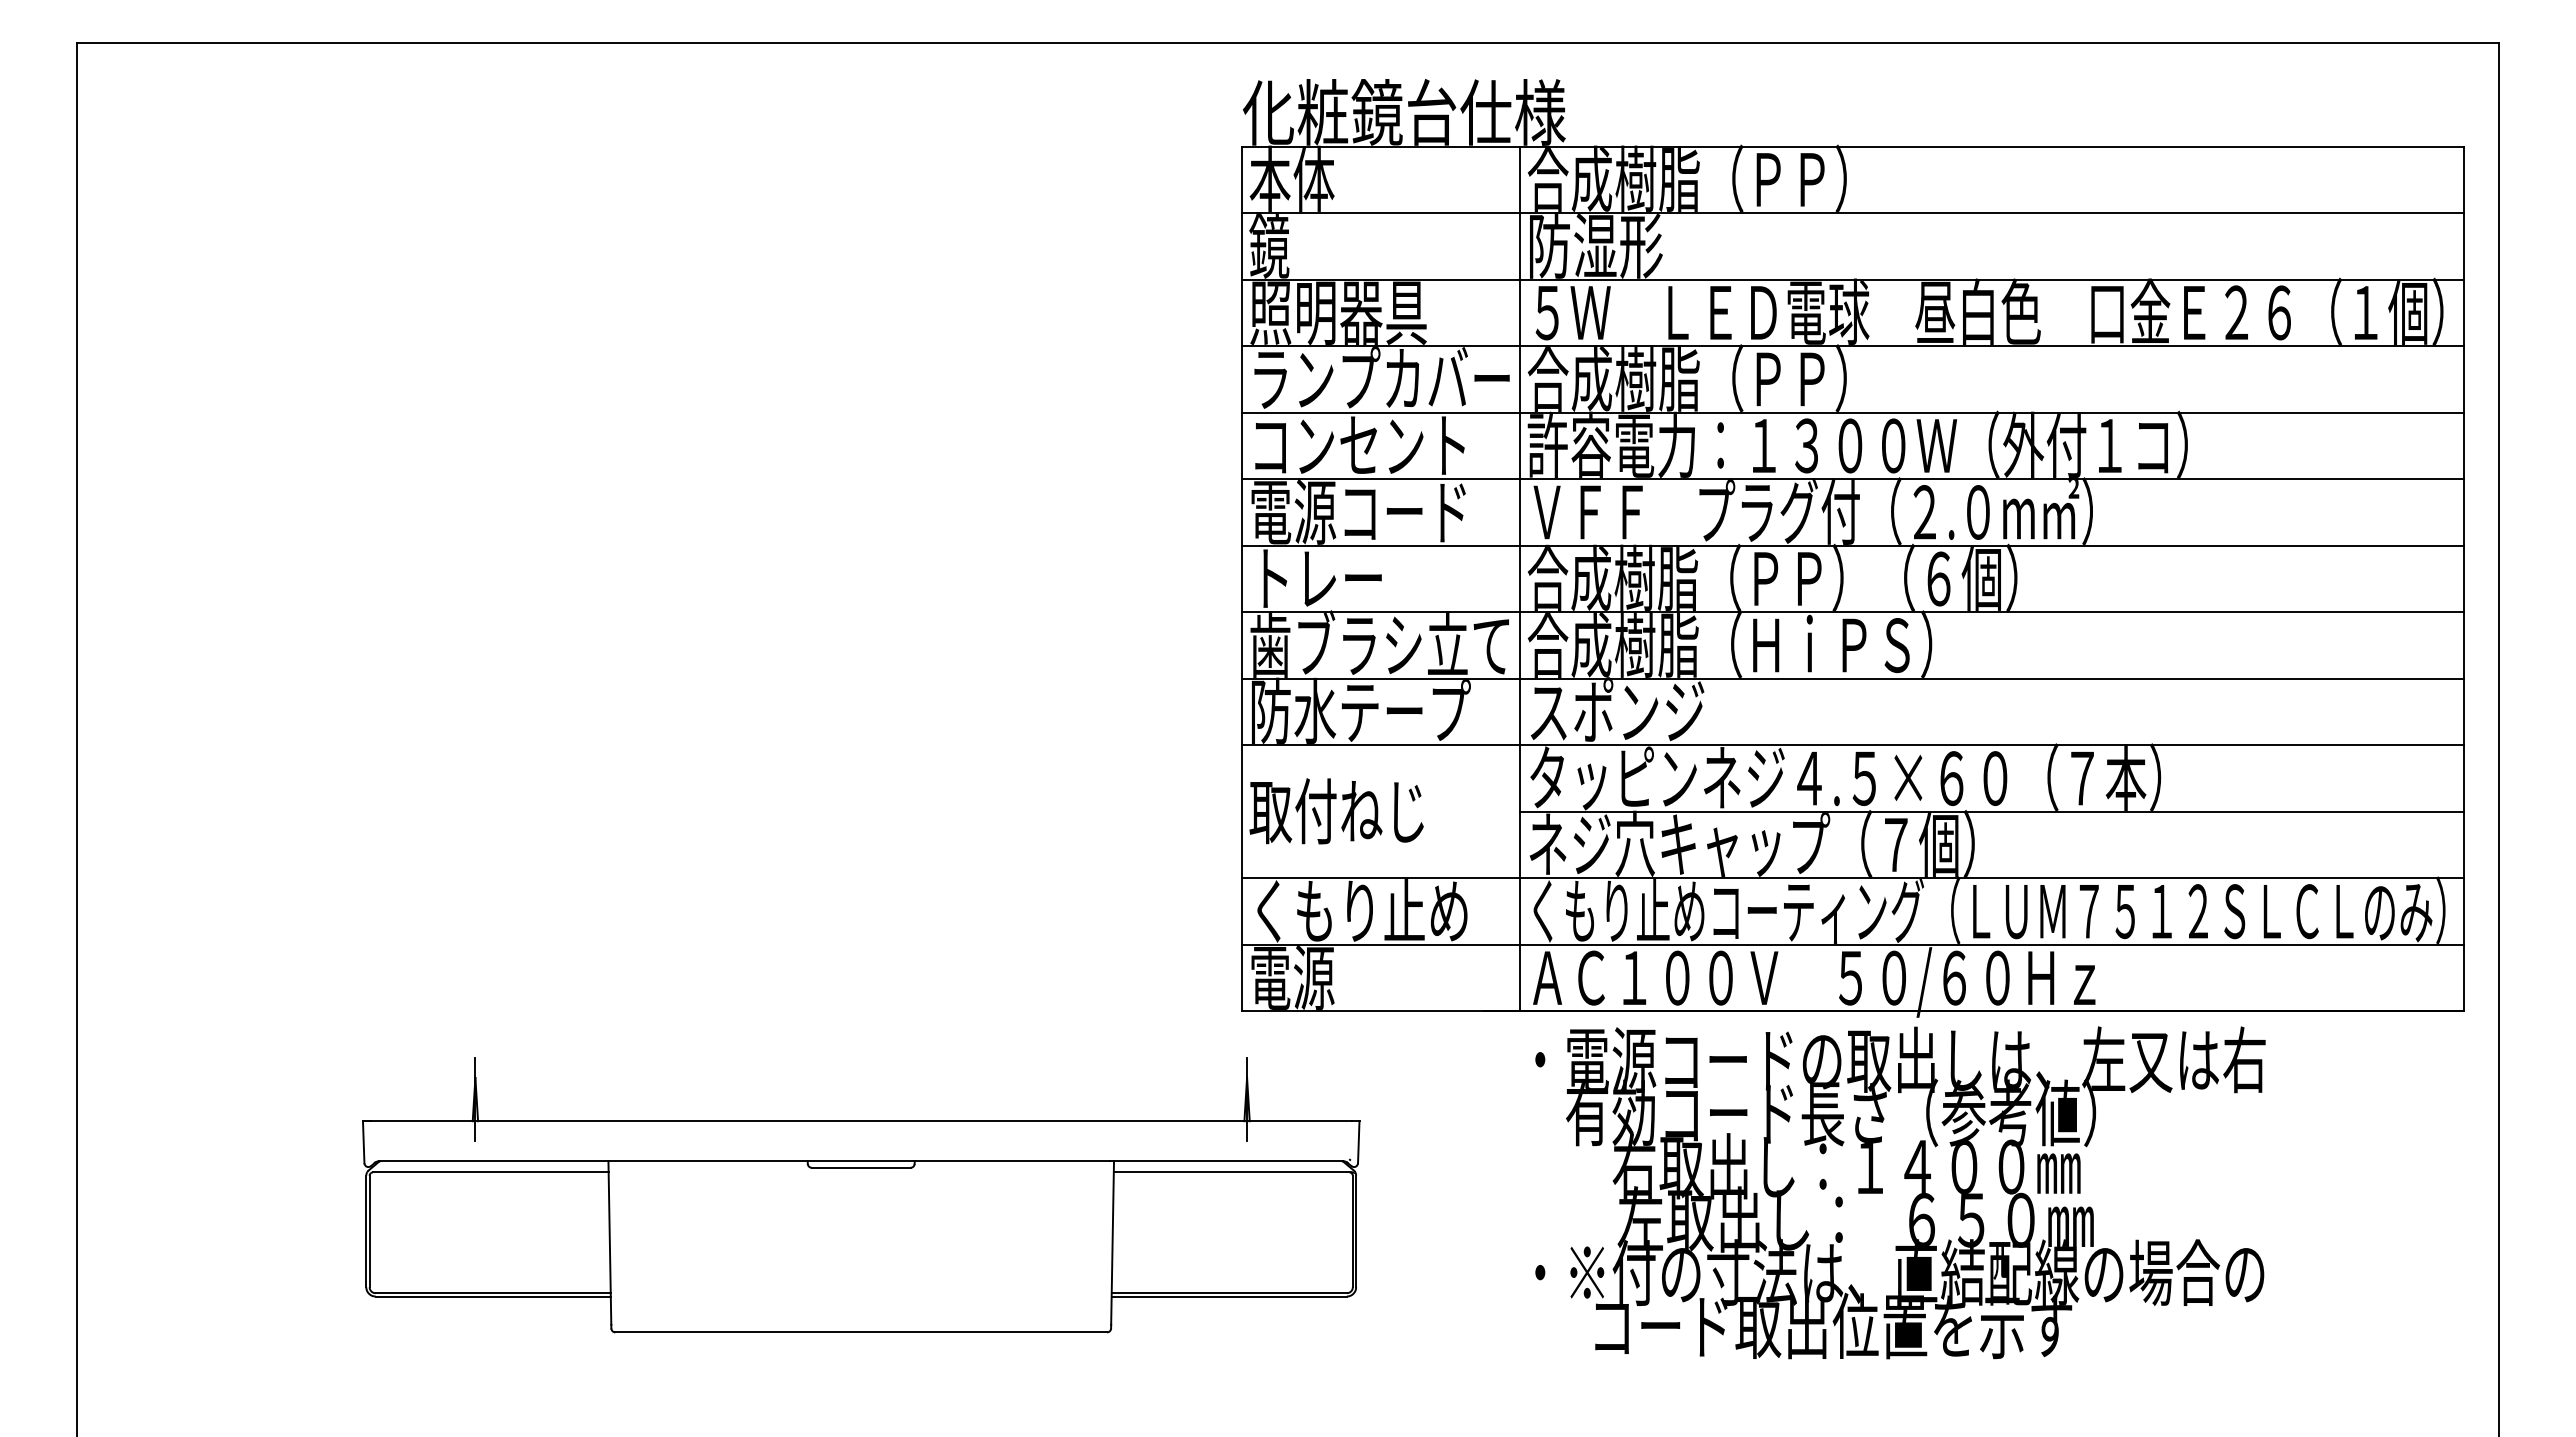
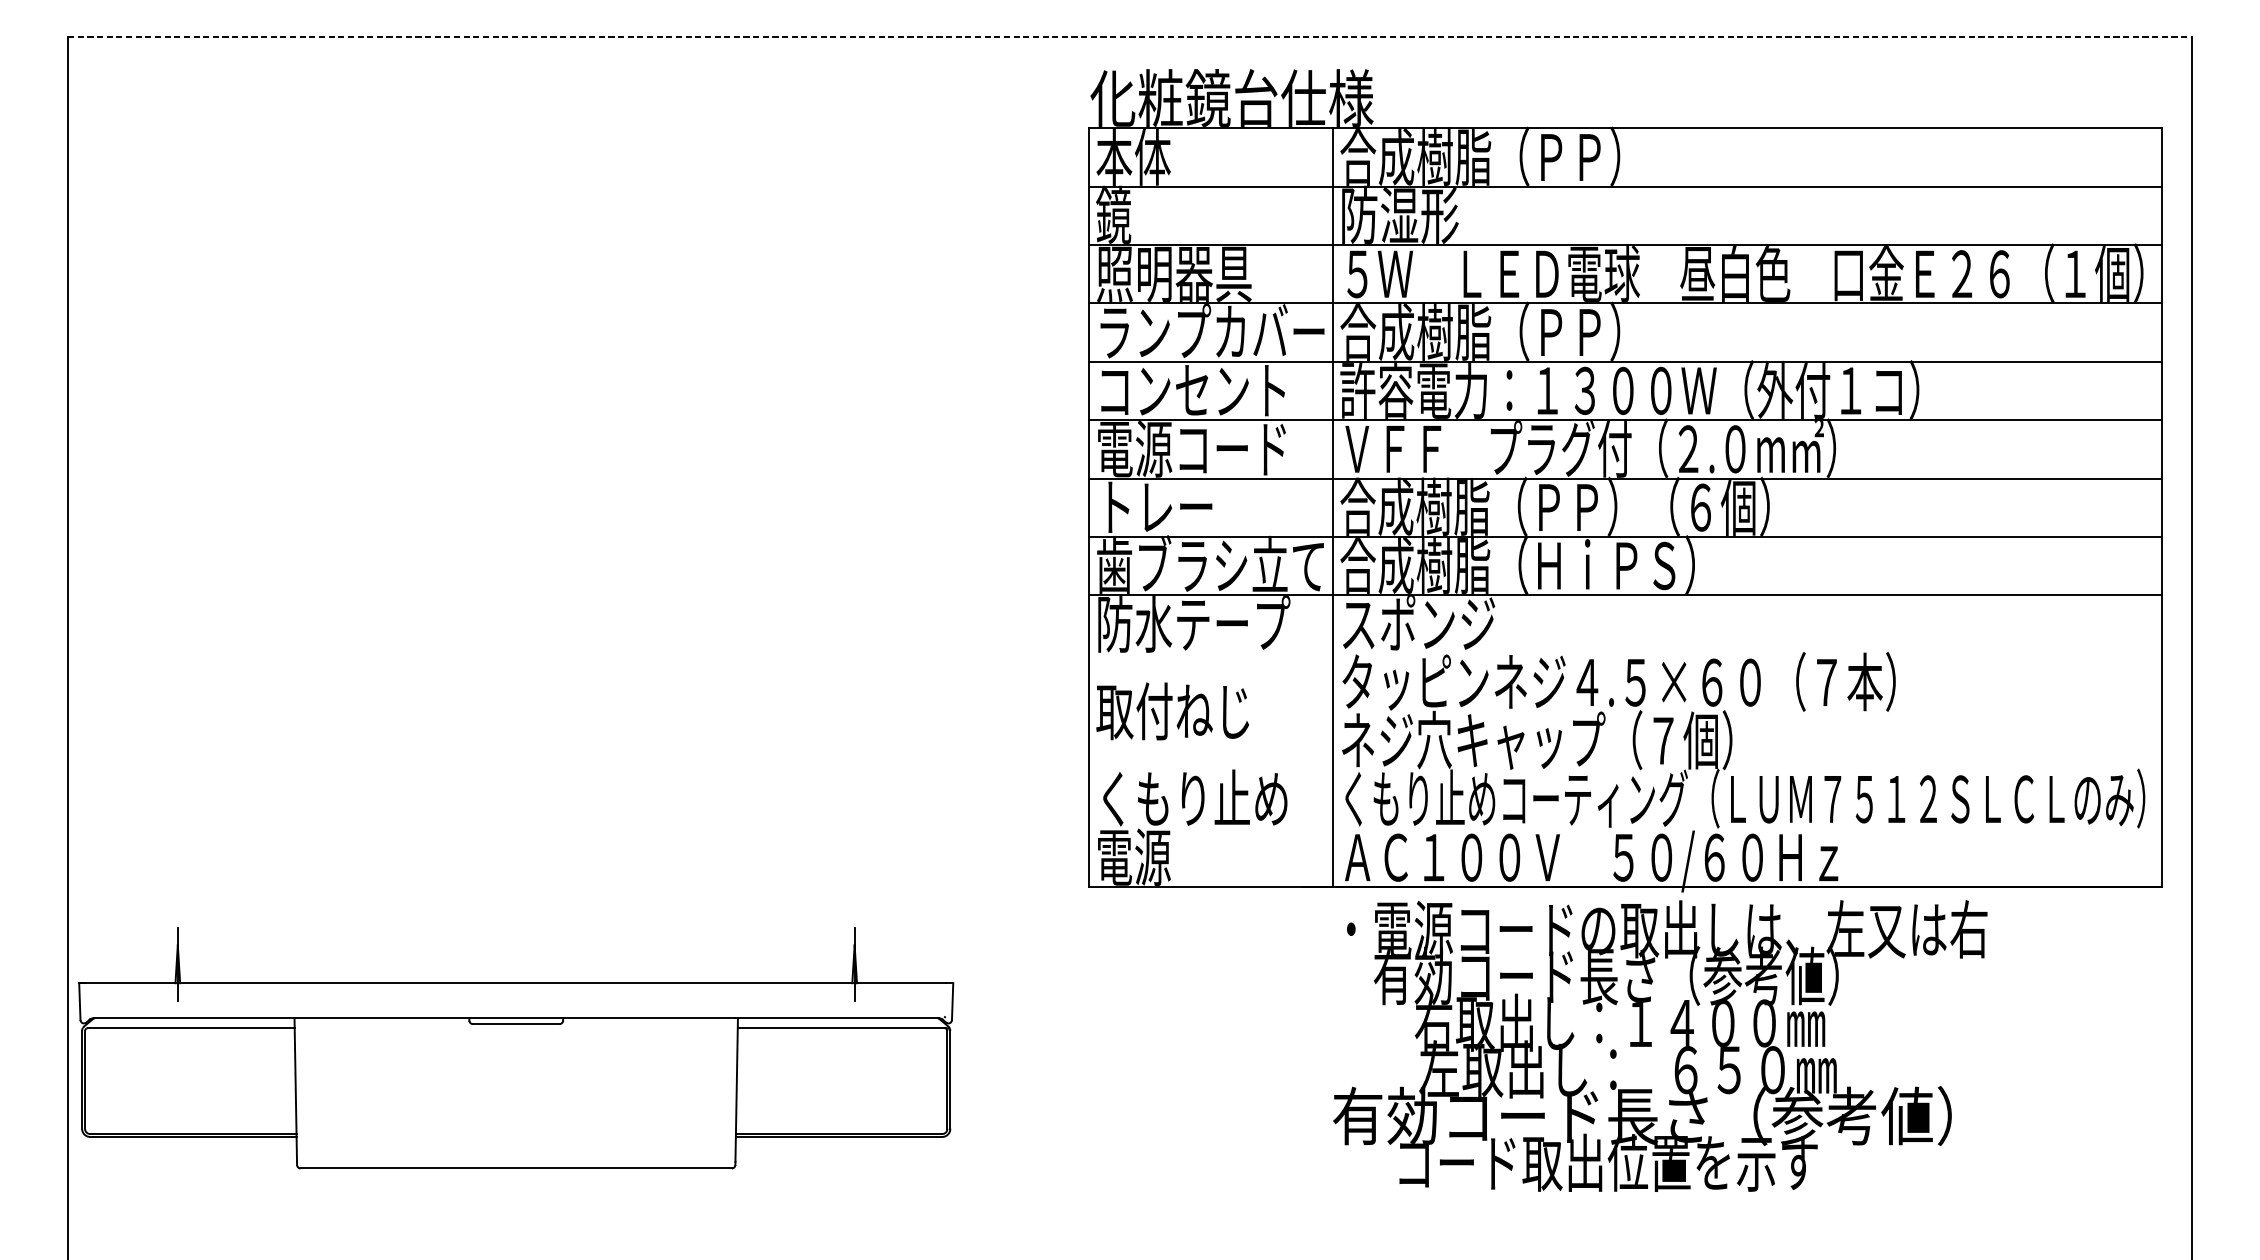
line: (1288, 42) -> (1130, 37), solid -> dashed
line: (1852, 745) -> (1625, 653), removed
line: (1991, 811) -> (1747, 711), removed
line: (1852, 878) -> (1625, 770), removed
line: (1852, 944) -> (1625, 828), removed
part: (861, 1195) -> (516, 1048), moved
text: (1891, 1272) -> (1659, 1115), ・※付の寸法は、直結配線の場合の -> 有効コード長さ（参考値）

